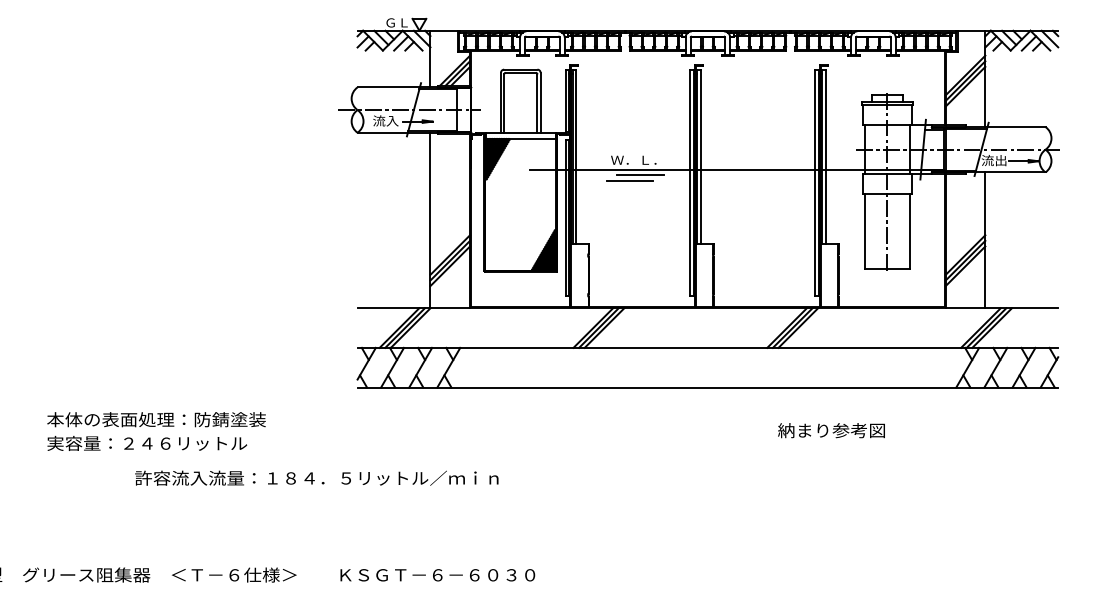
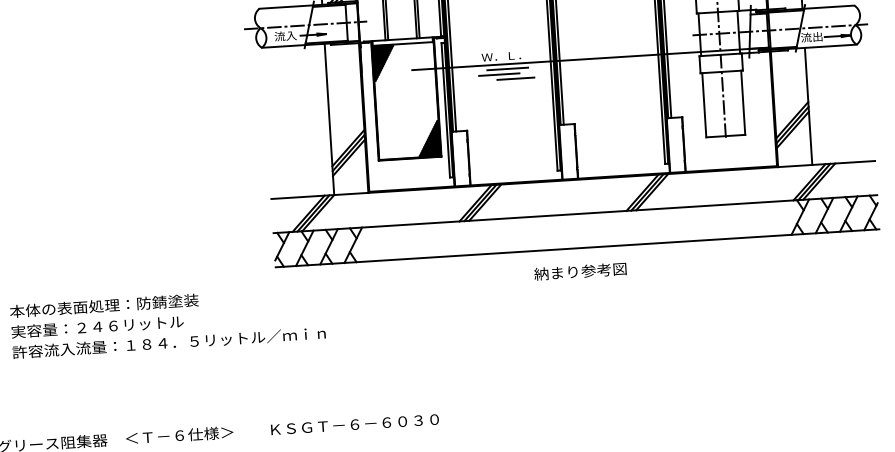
line: (648, 187) -> (515, 79), added
text: (831, 430) -> (580, 271), moved
text: (316, 477) -> (168, 342), moved

